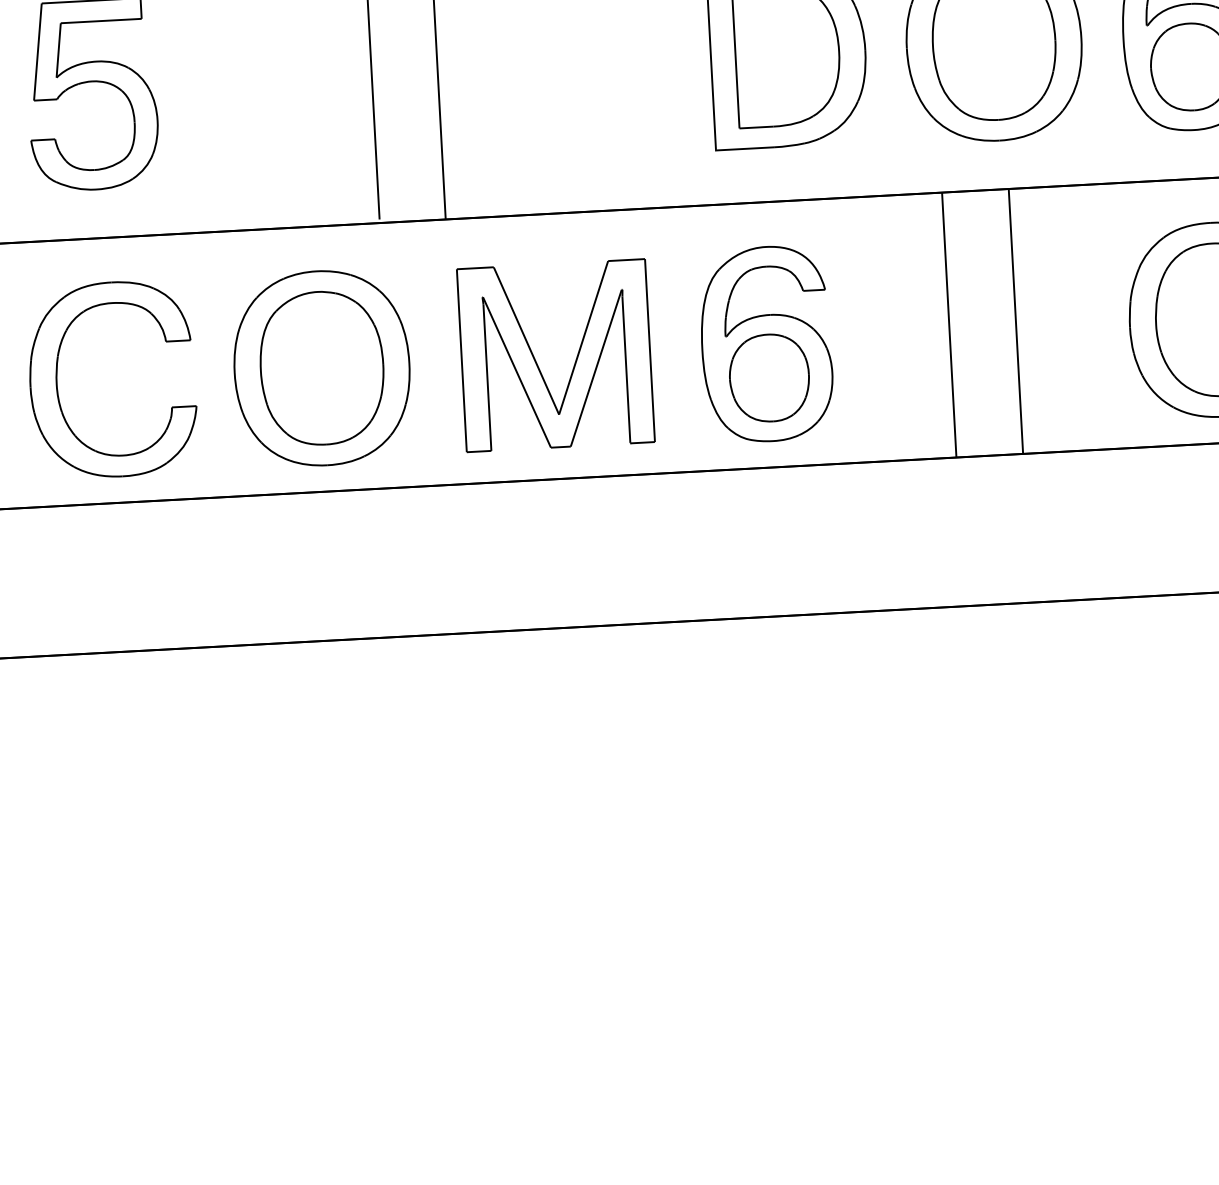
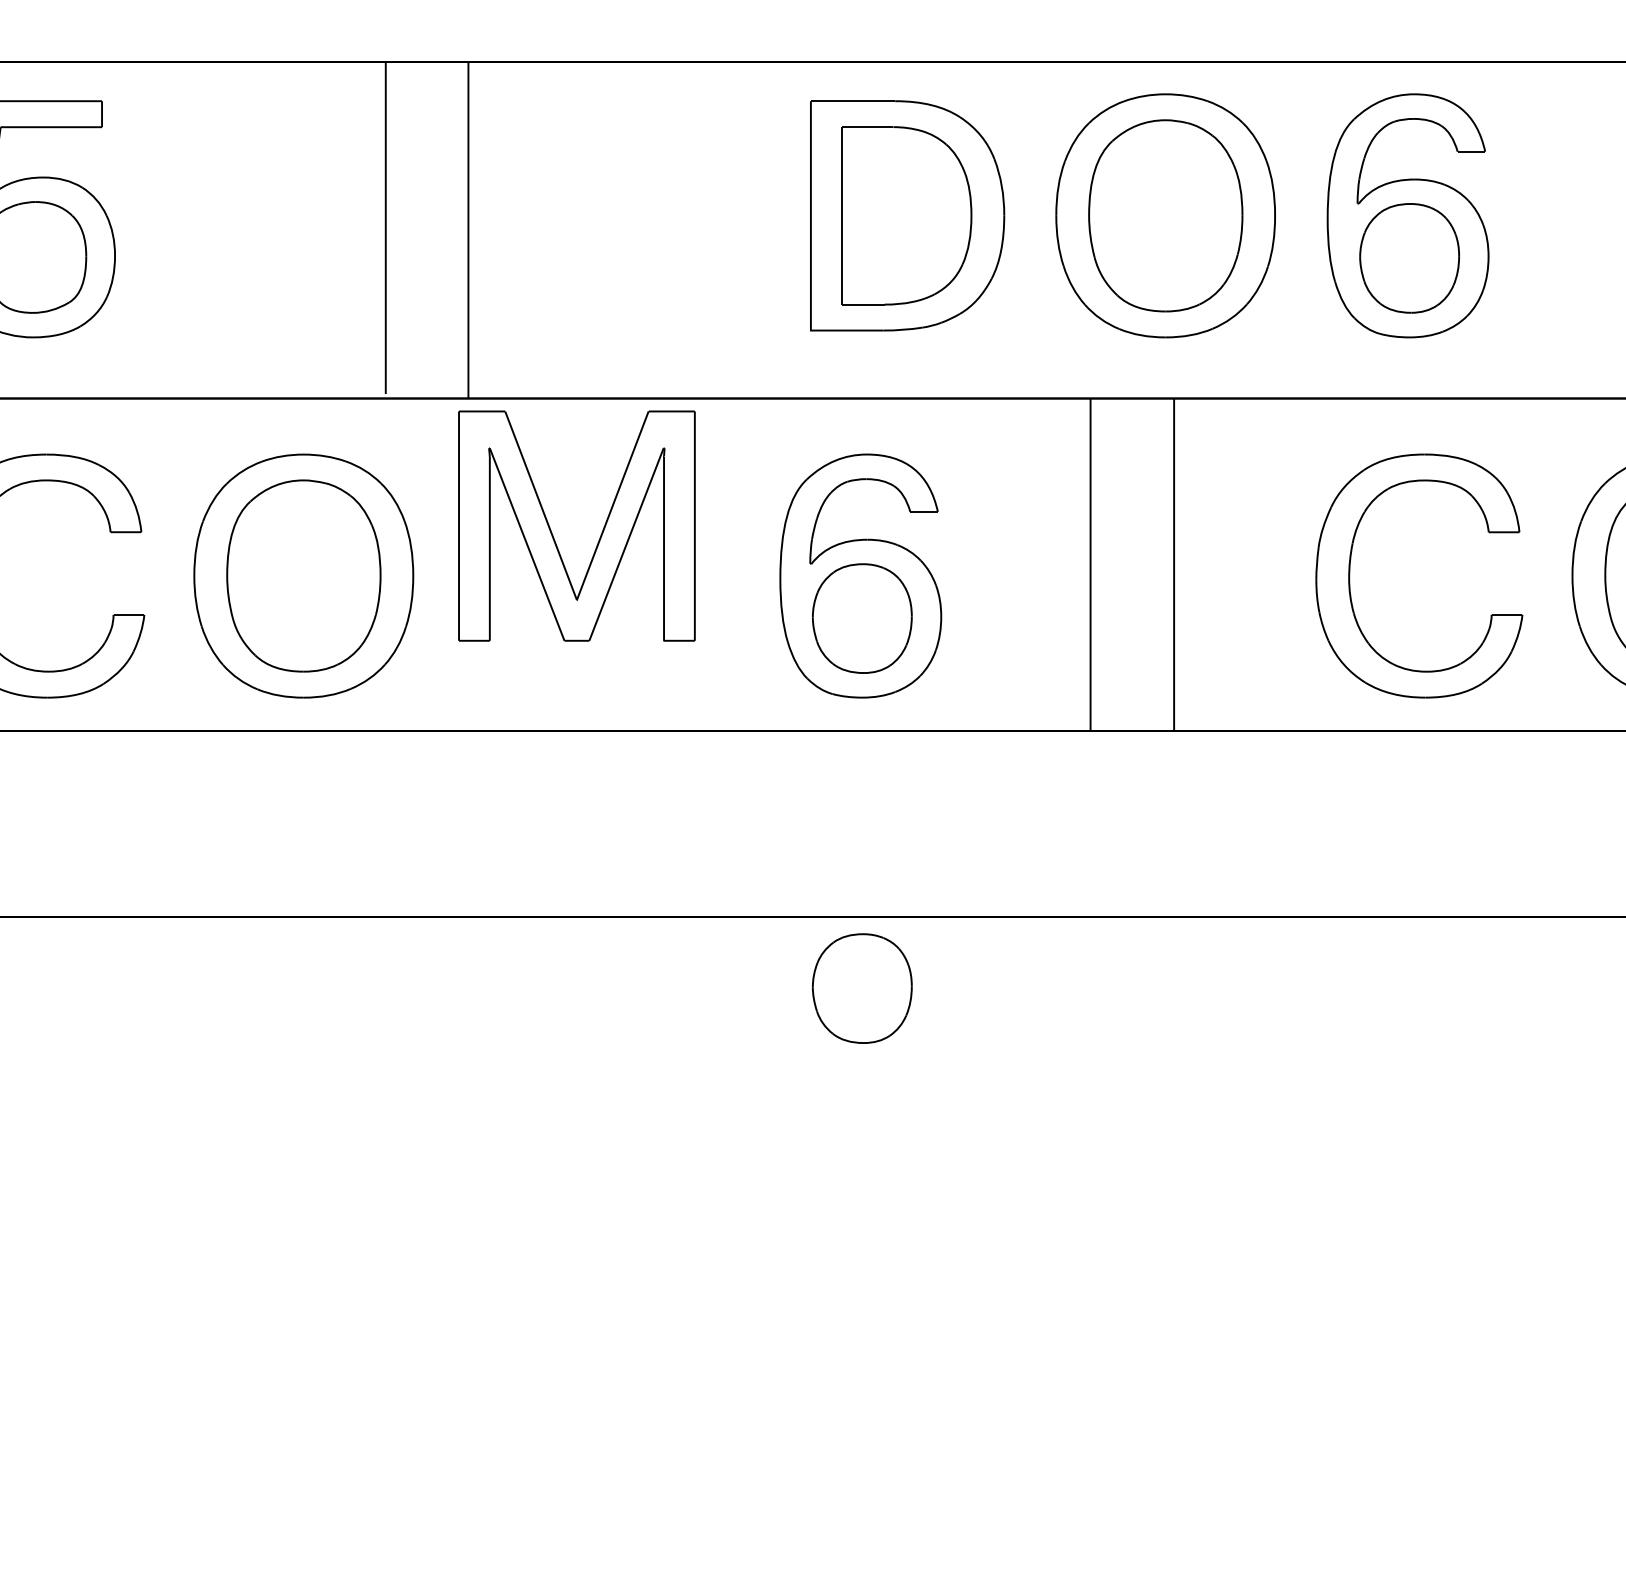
part: (536, 361) -> (552, 532), moved
part: (785, 673) -> (862, 988), added

